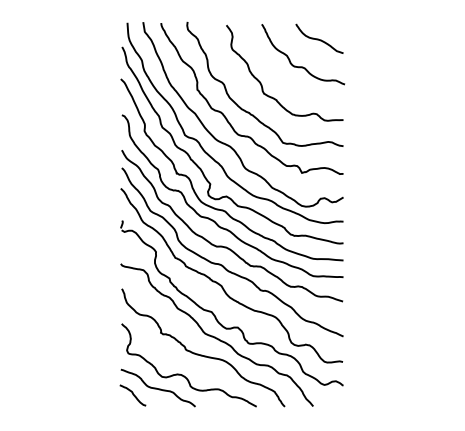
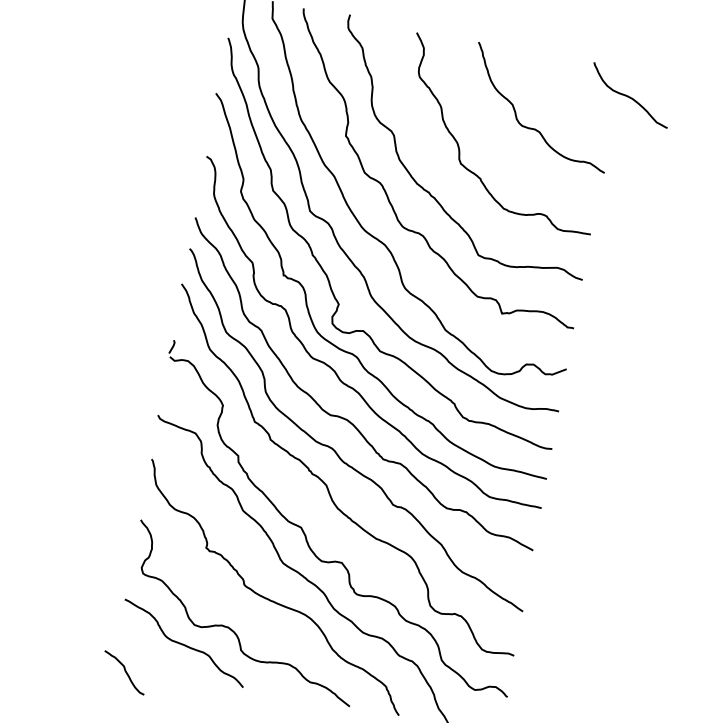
curve: (318, 38) -> (628, 94), moved
curve: (132, 394) -> (123, 670), moved

